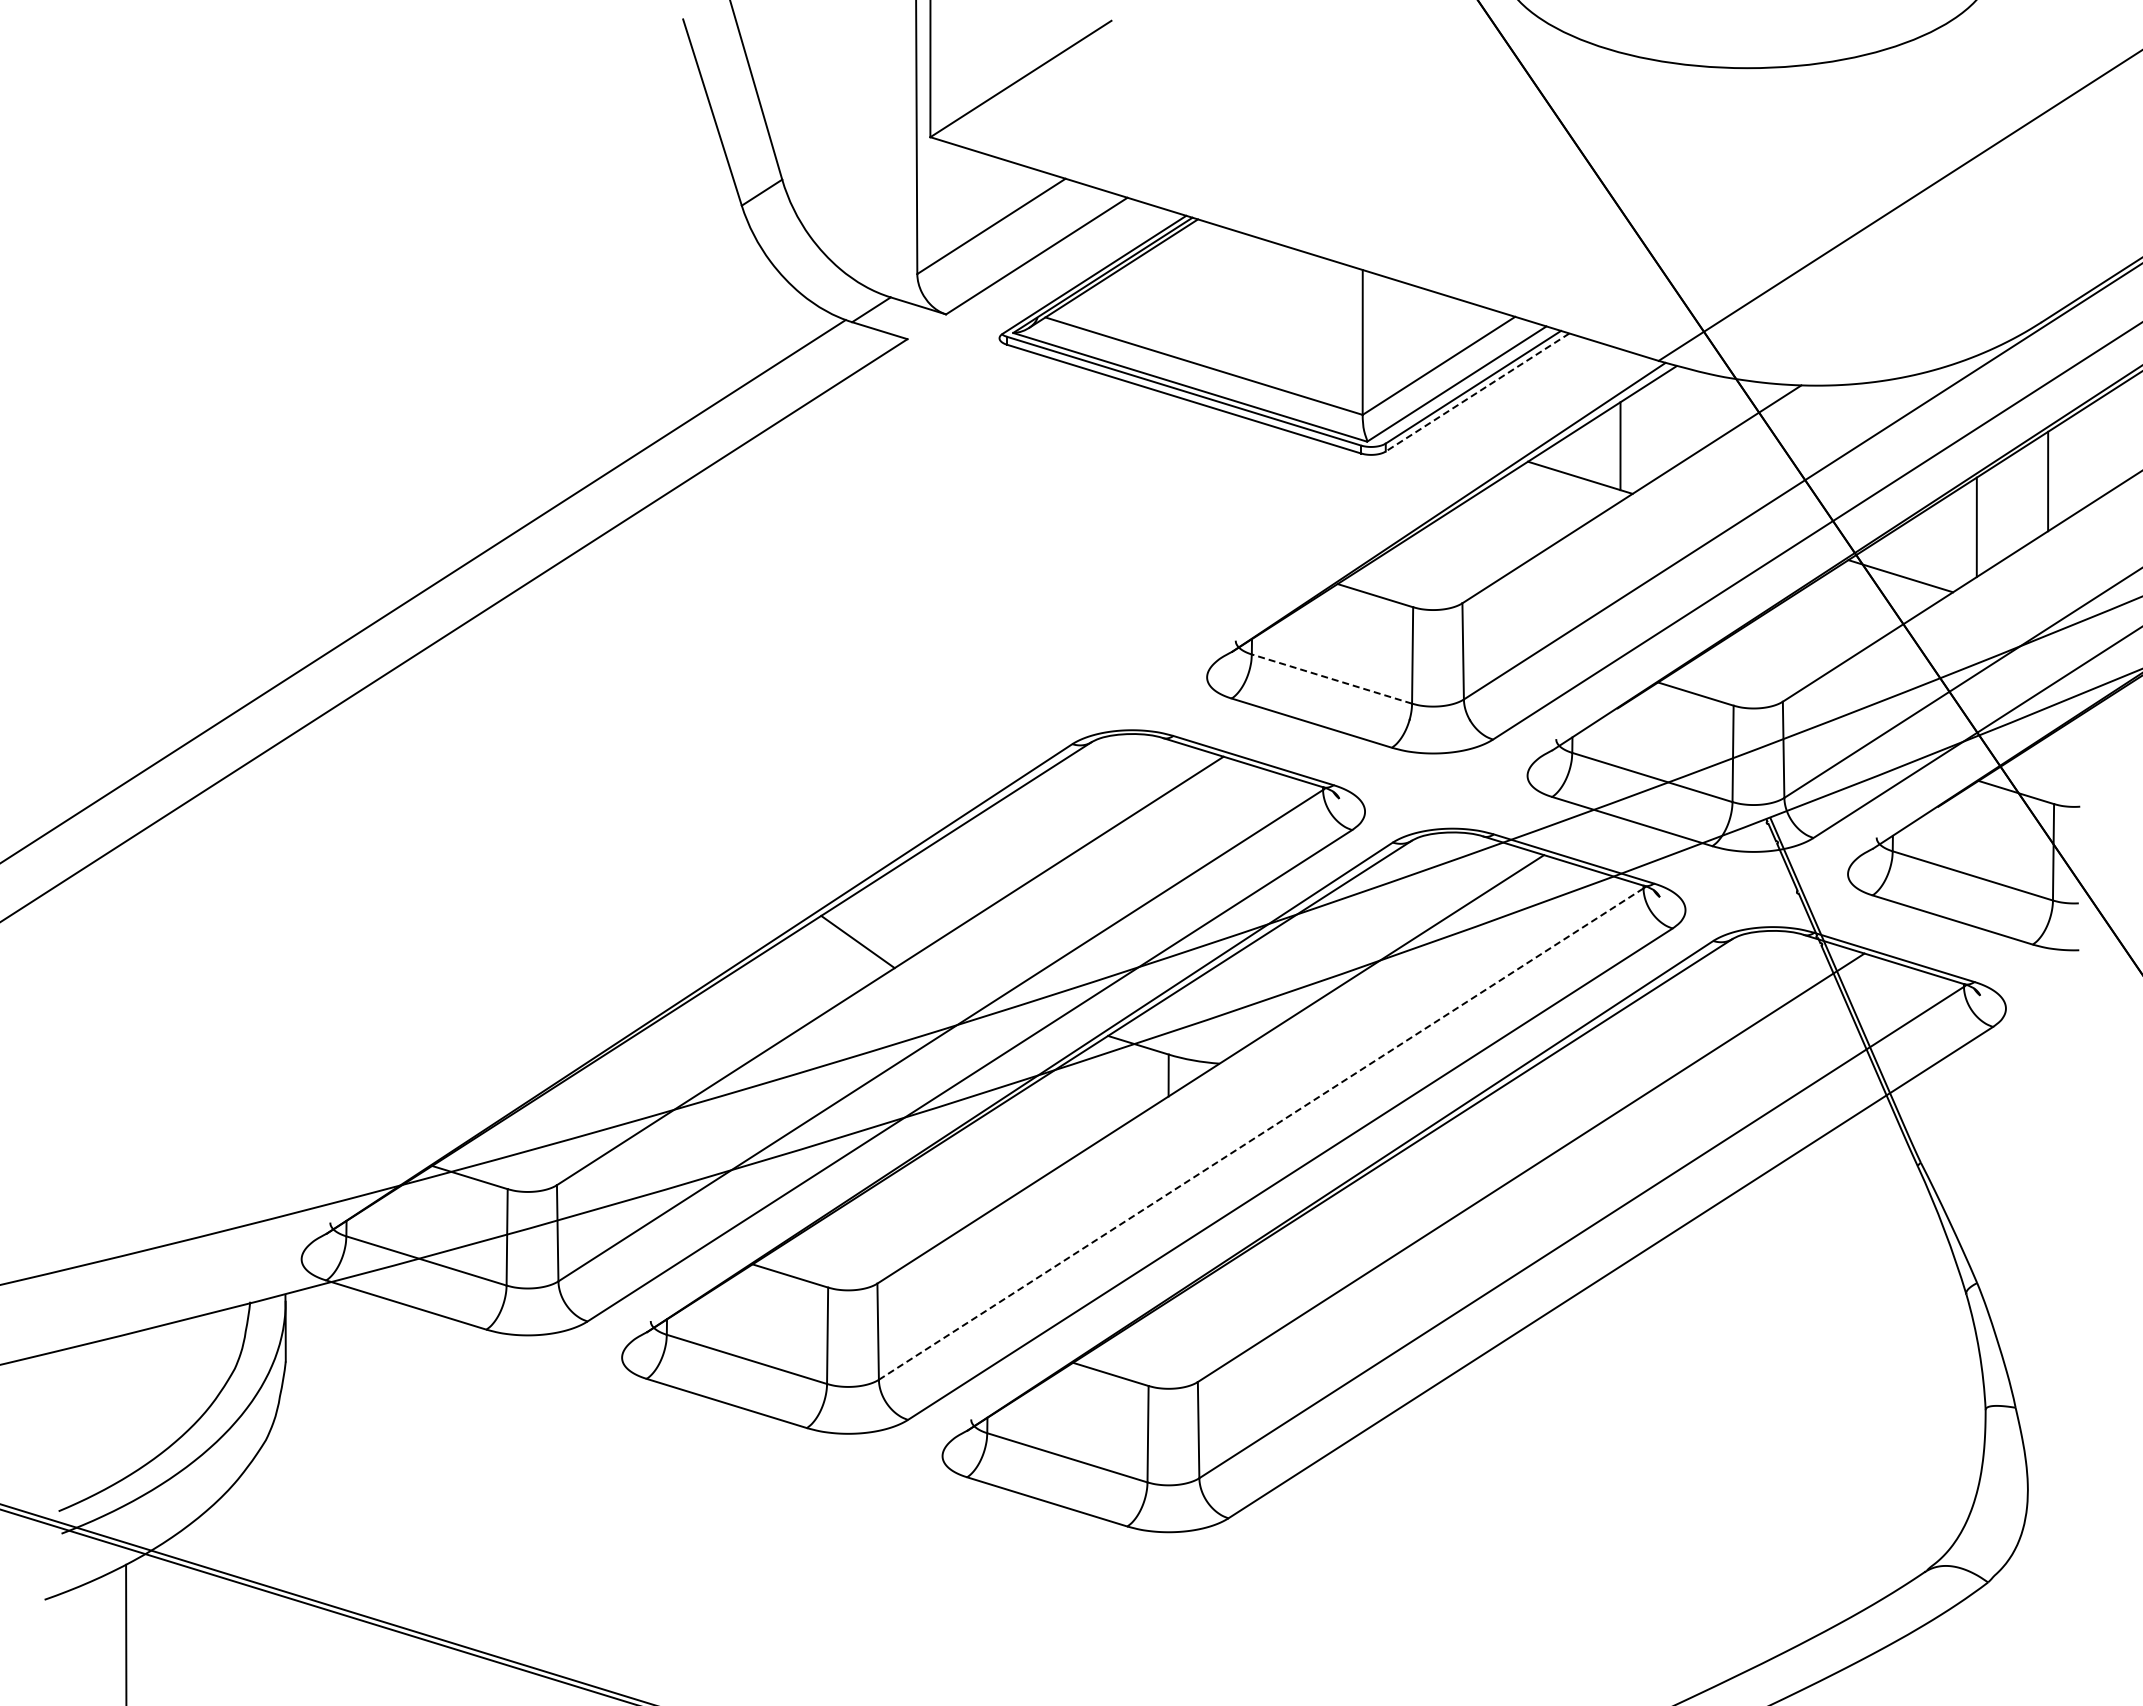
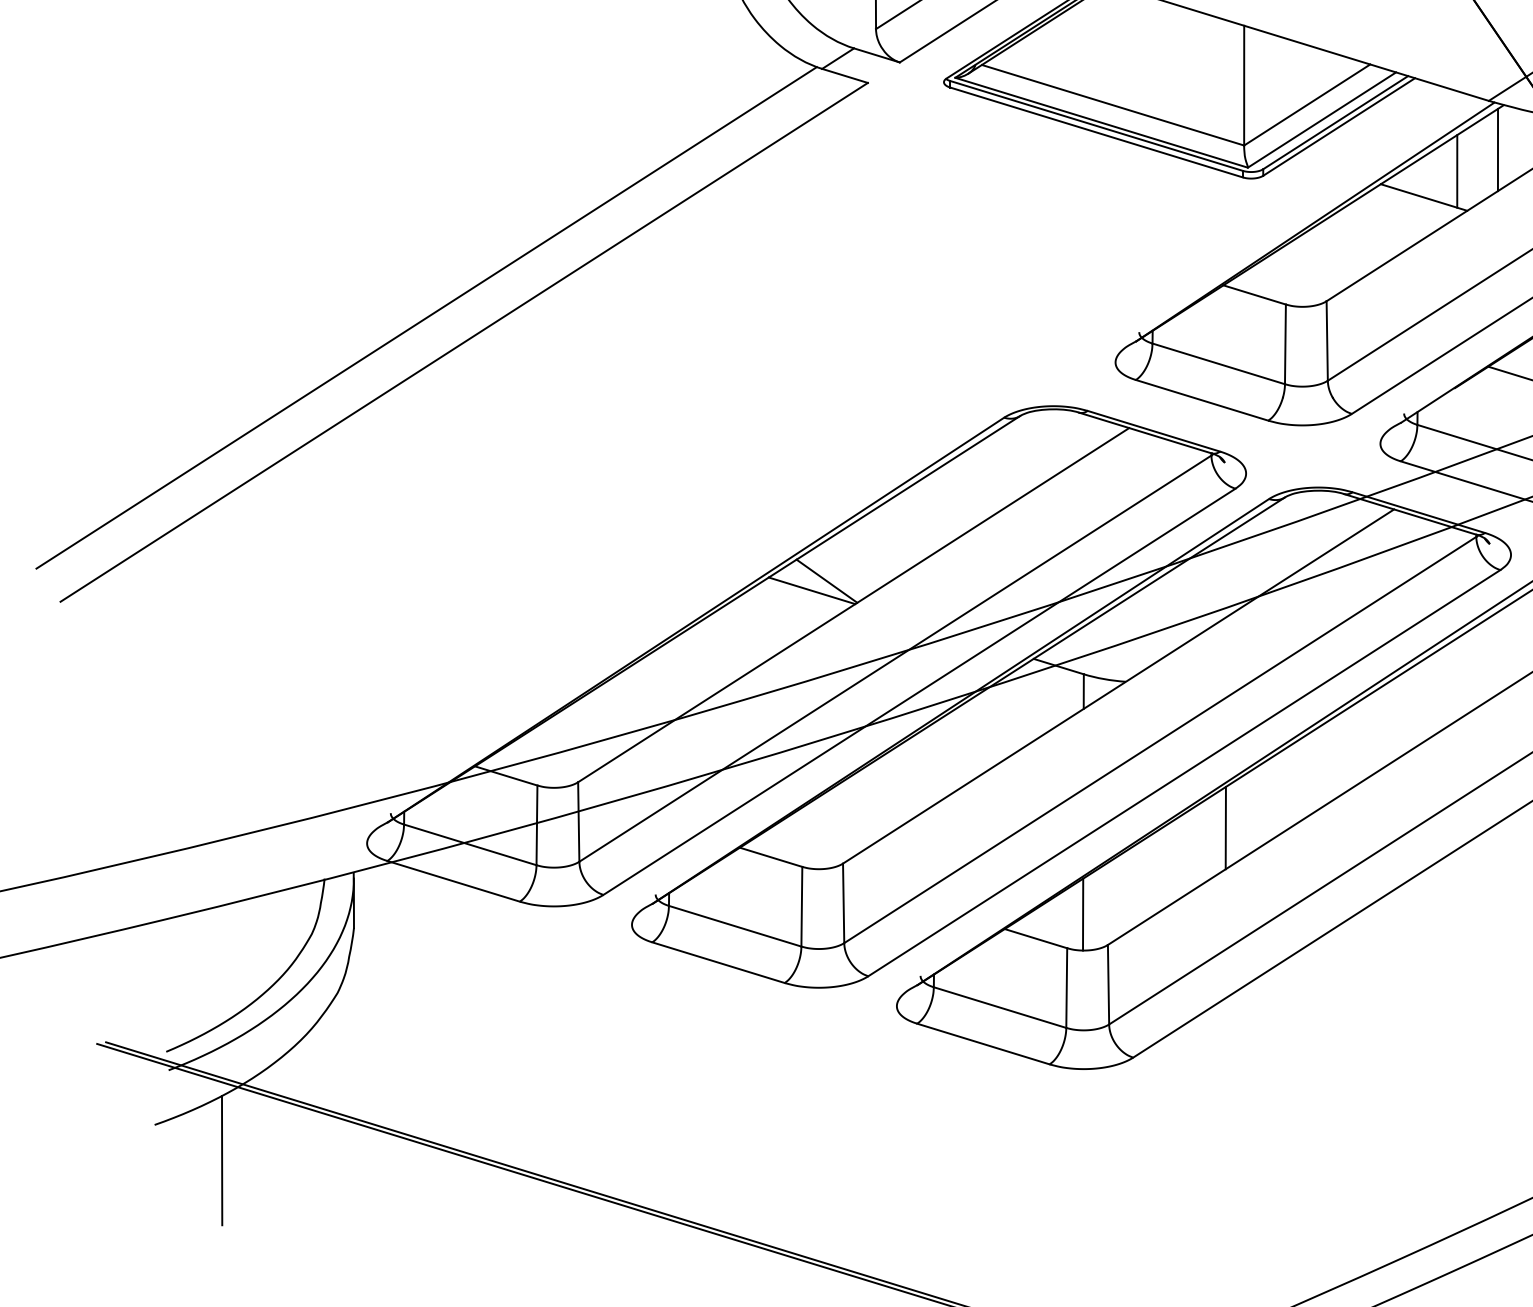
line: (1477, 392) -> (1339, 127), dashed -> solid
line: (1669, 420) -> (1497, 150), added
line: (1331, 679) -> (1218, 364), dashed -> solid
line: (839, 953) -> (811, 590), added
line: (1260, 1134) -> (1159, 740), dashed -> solid
line: (1340, 1240) -> (1225, 827), added
line: (1167, 1344) -> (1082, 913), added

